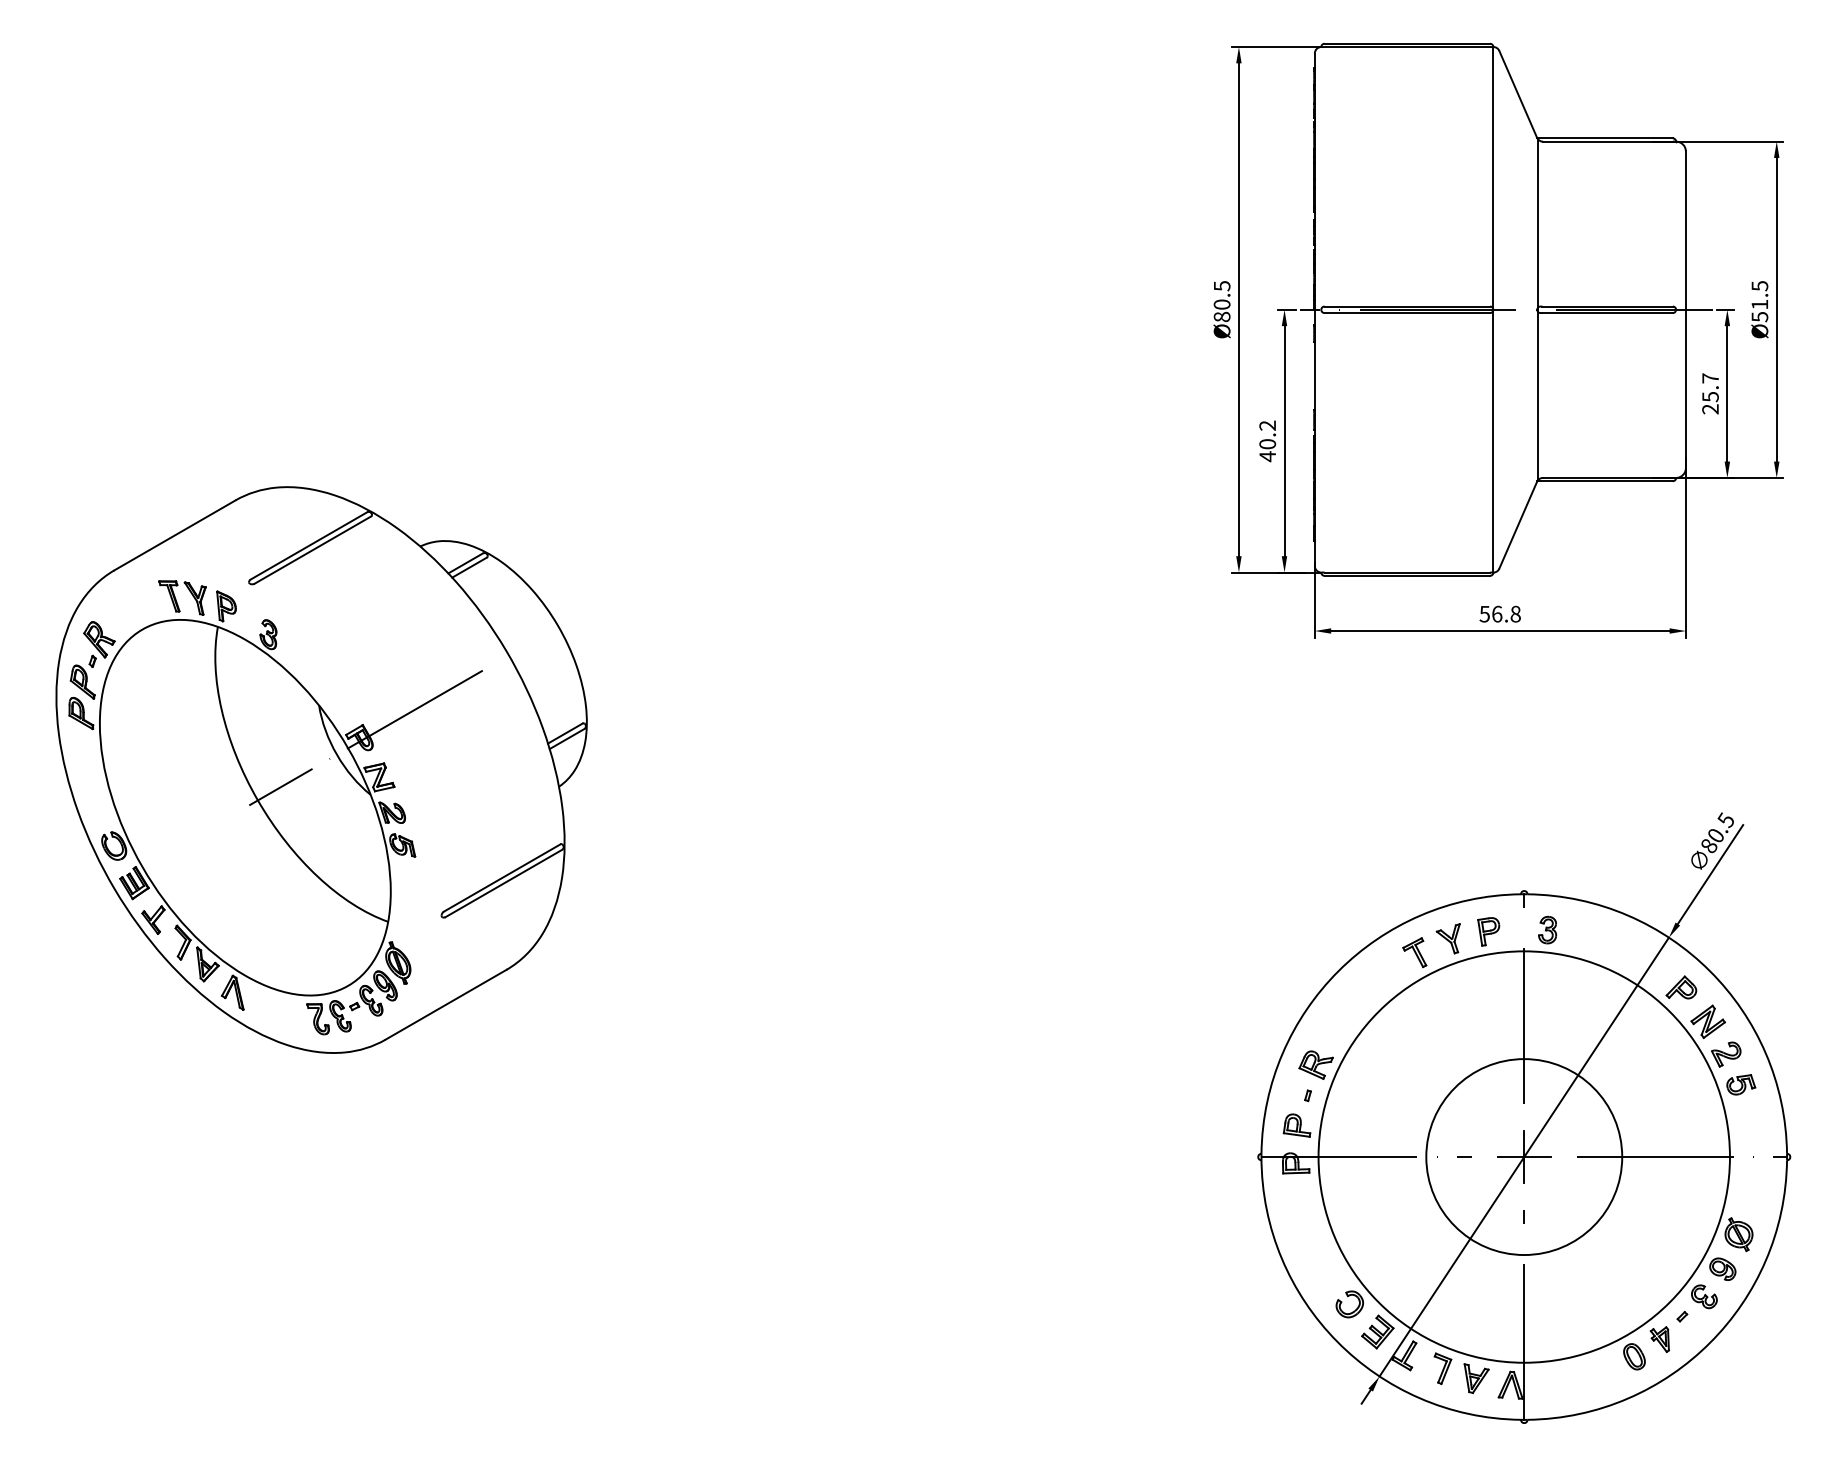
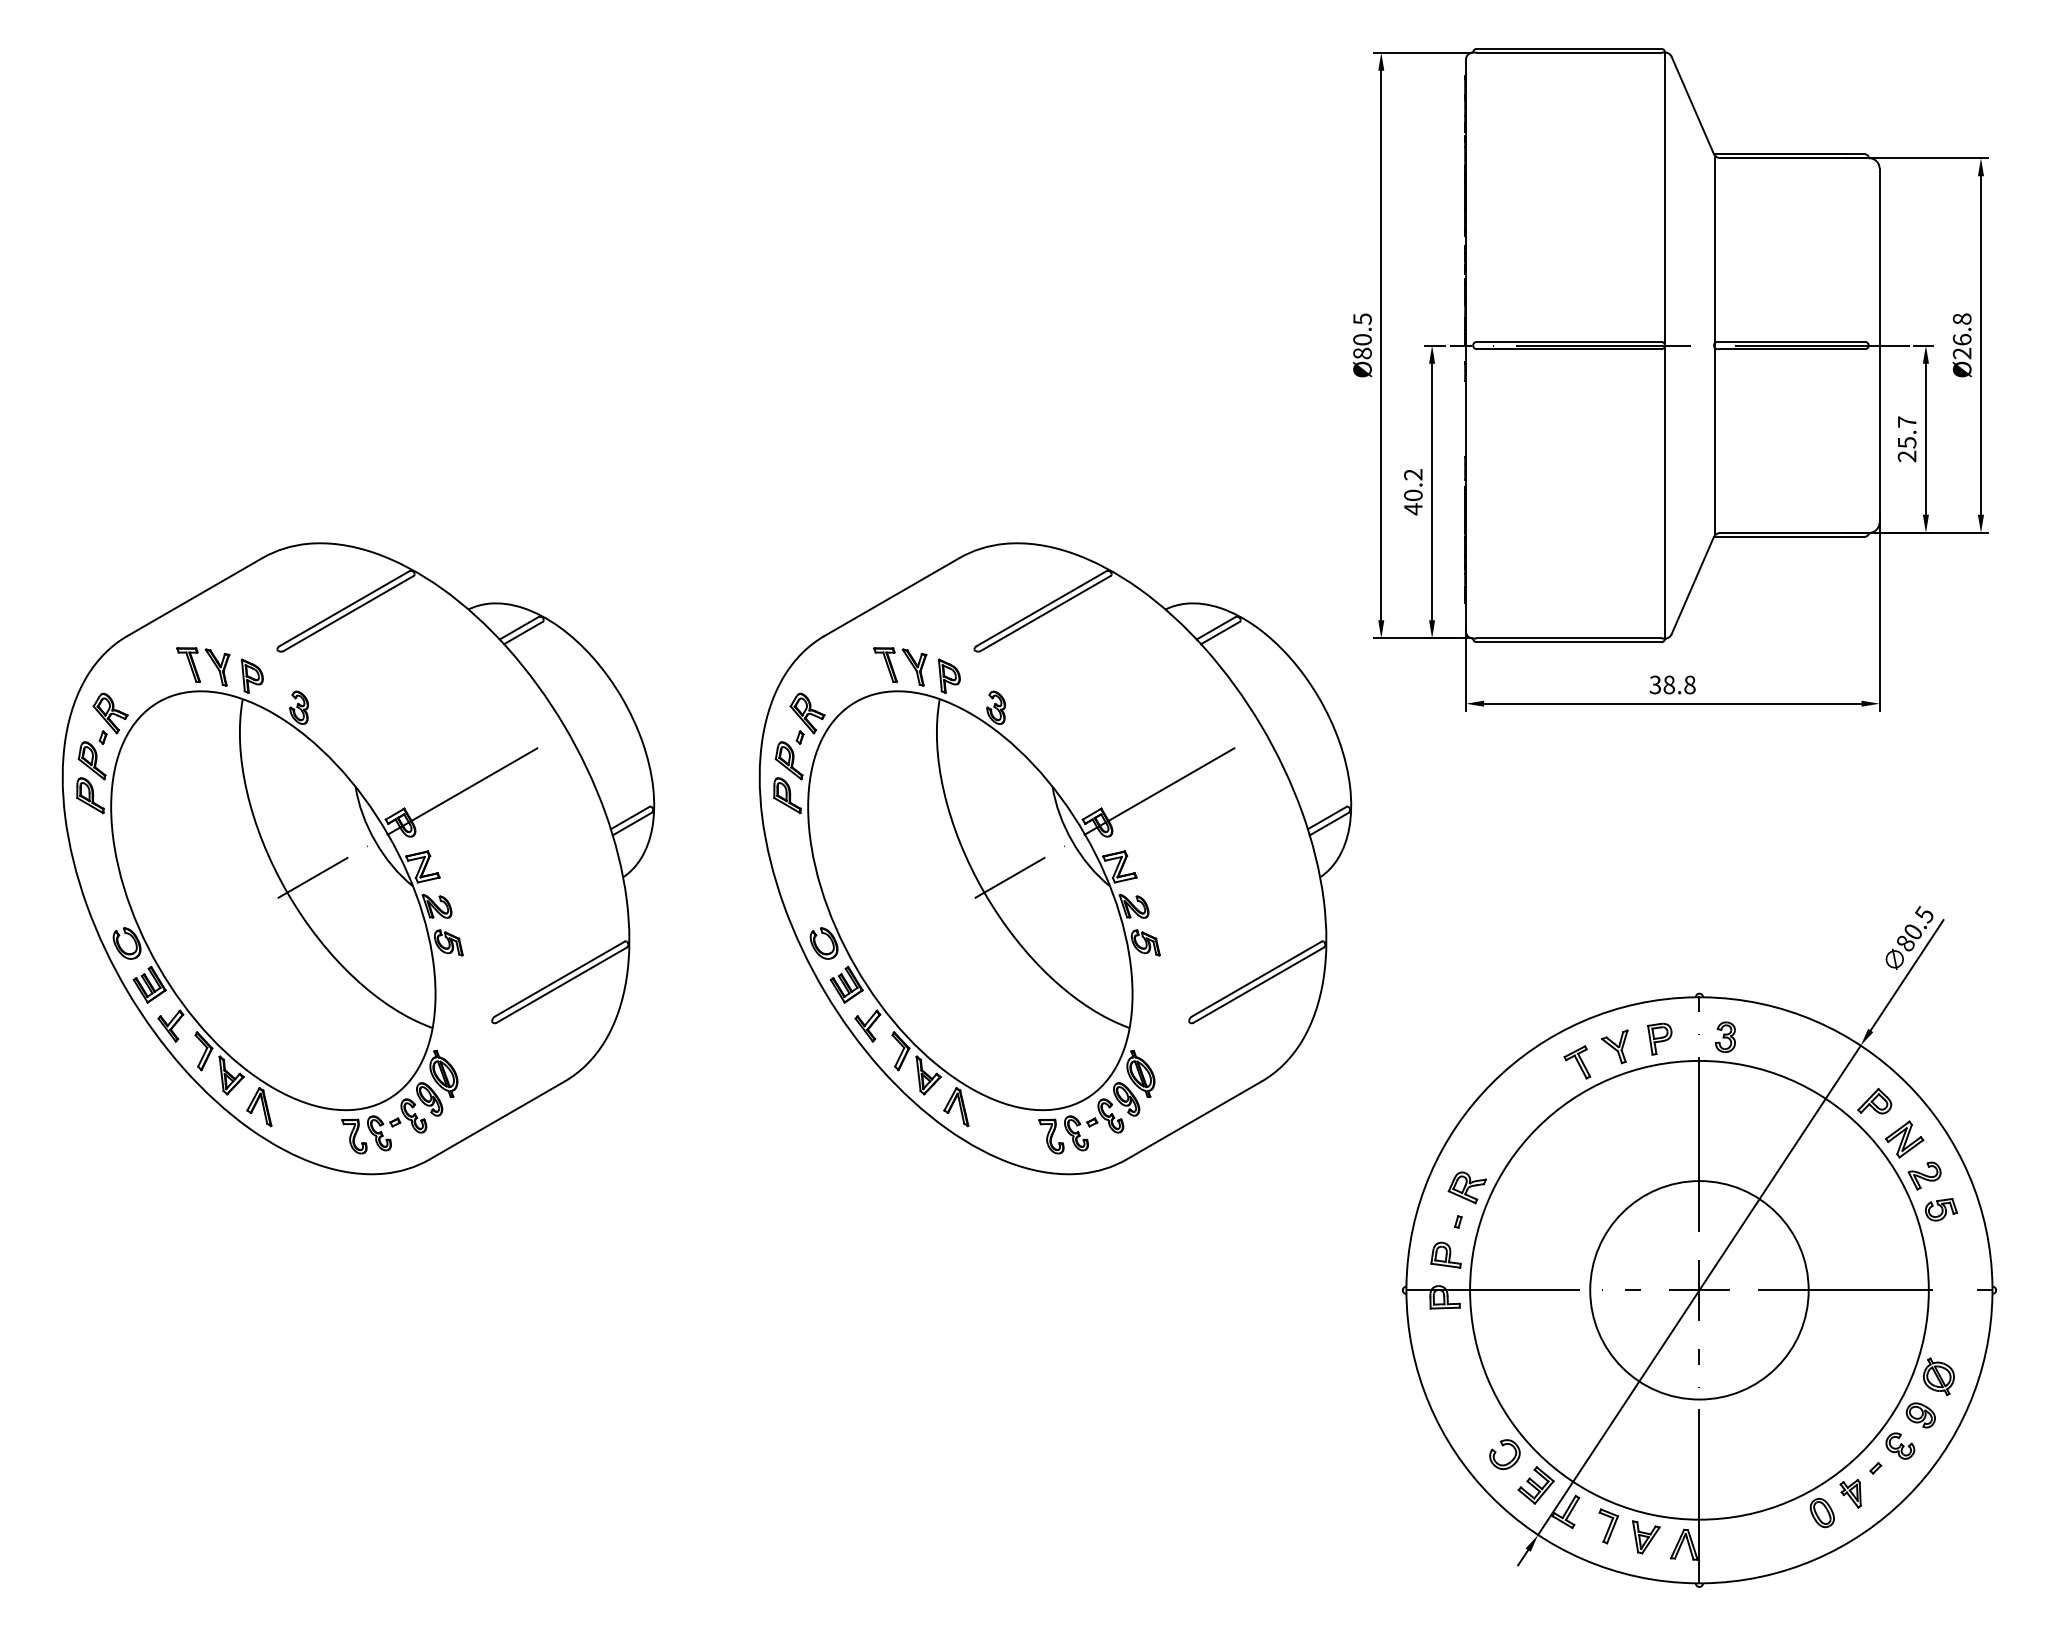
text: (1759, 301) -> (1961, 336), Ø51.5 -> Ø26.8
text: (1491, 613) -> (1662, 684), 56.8 -> 38.8
part: (946, 769) -> (1055, 858), added

